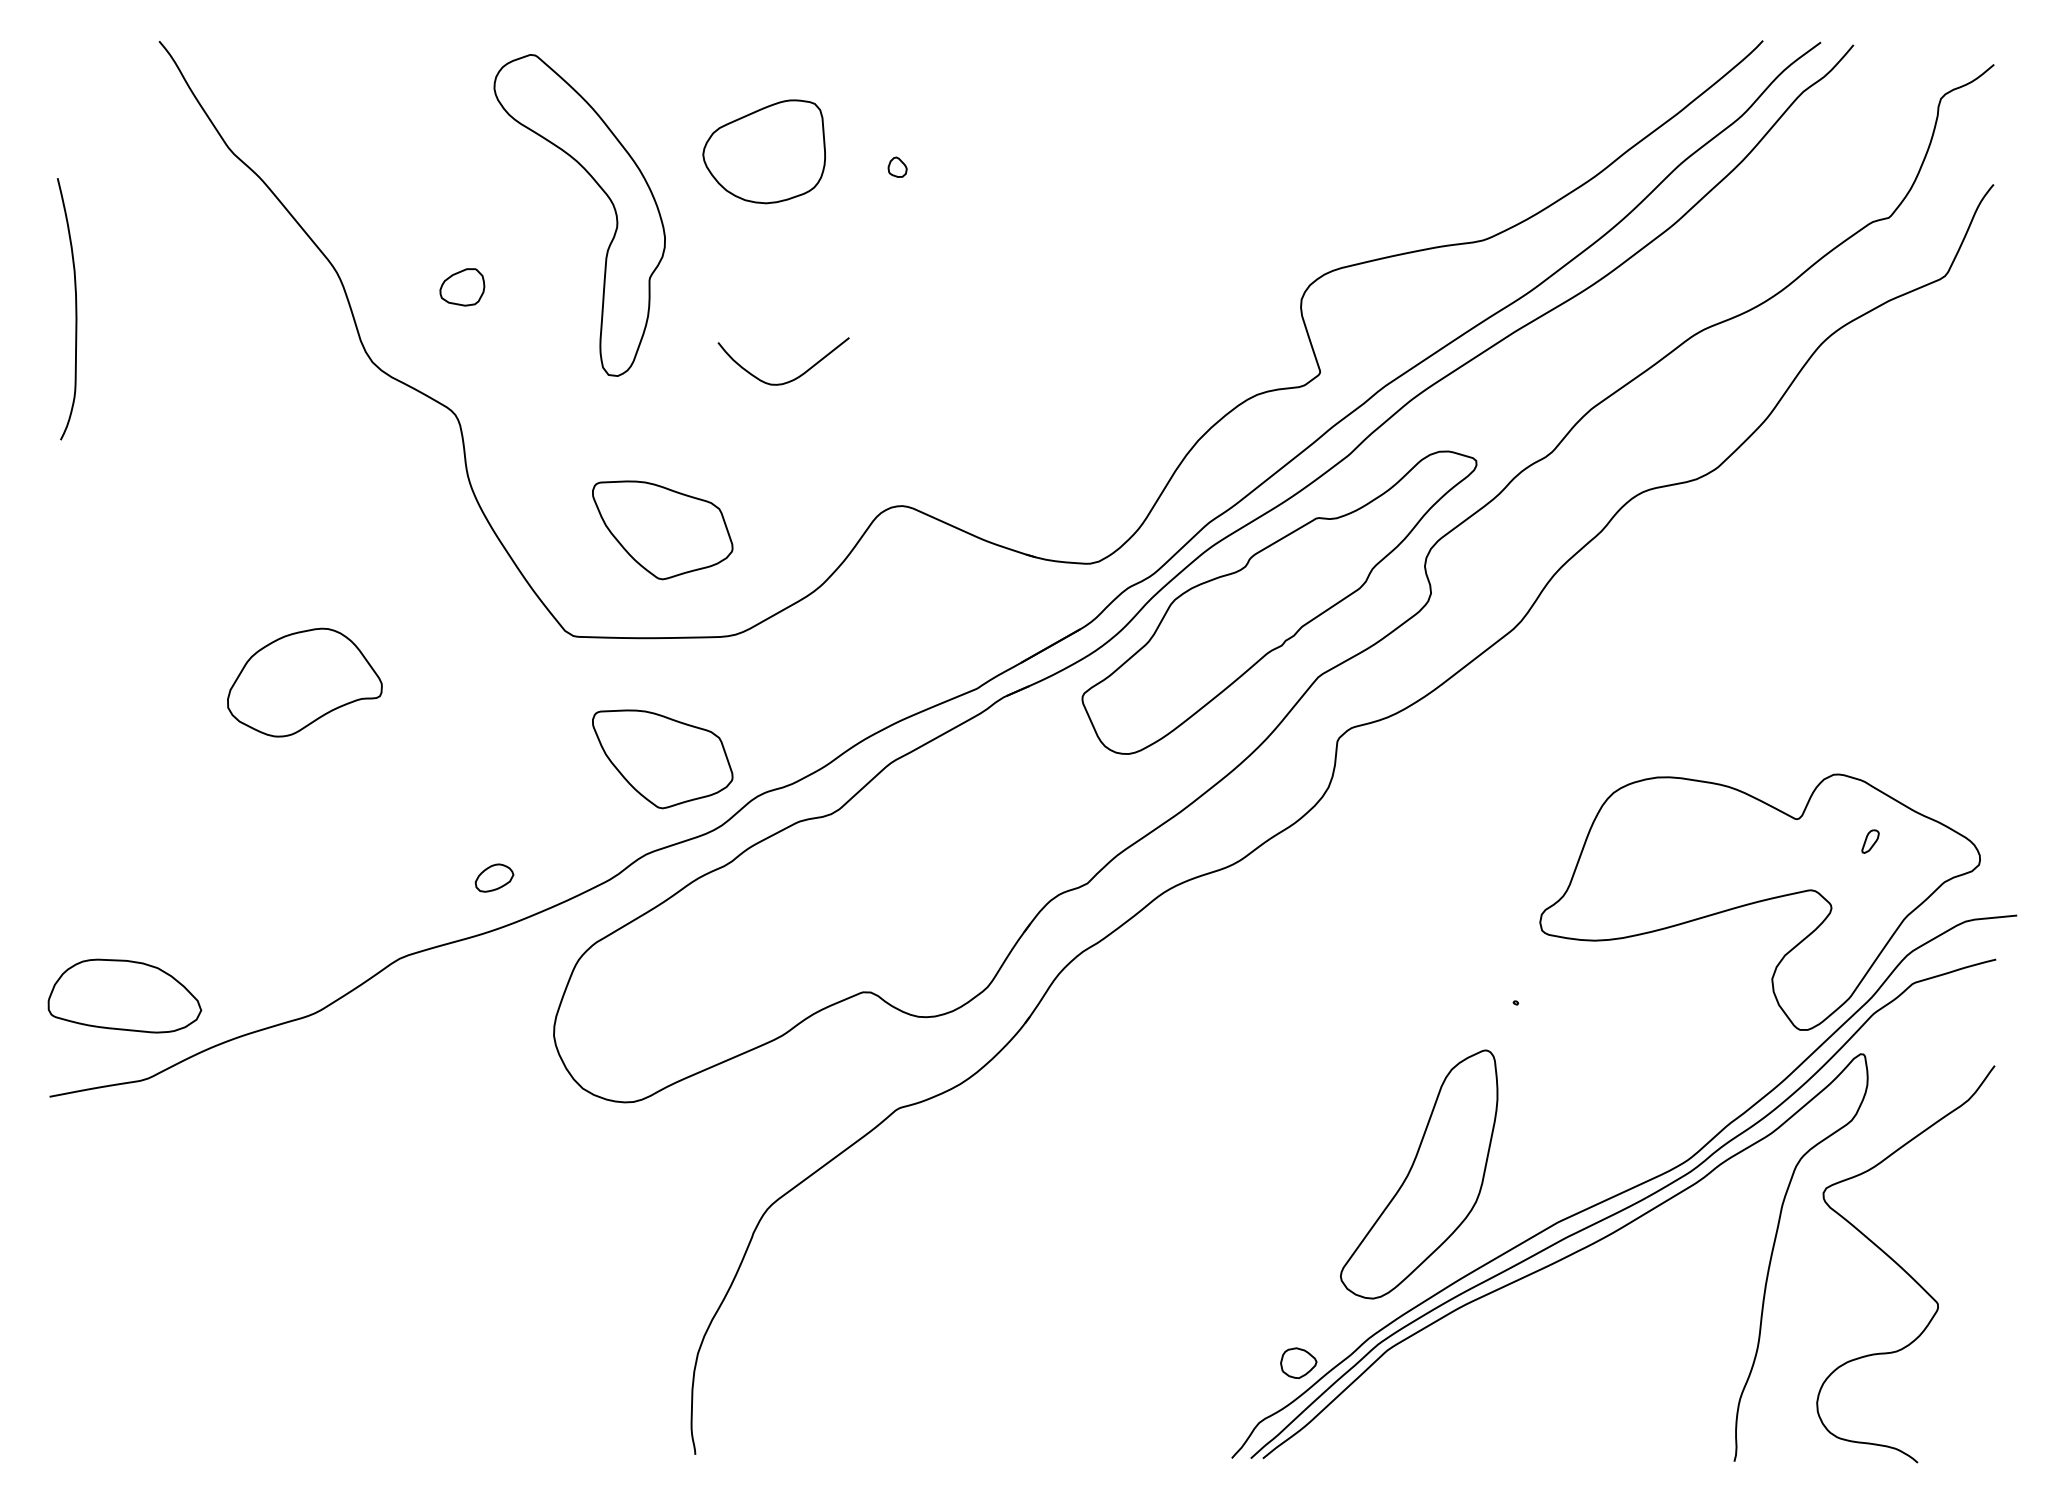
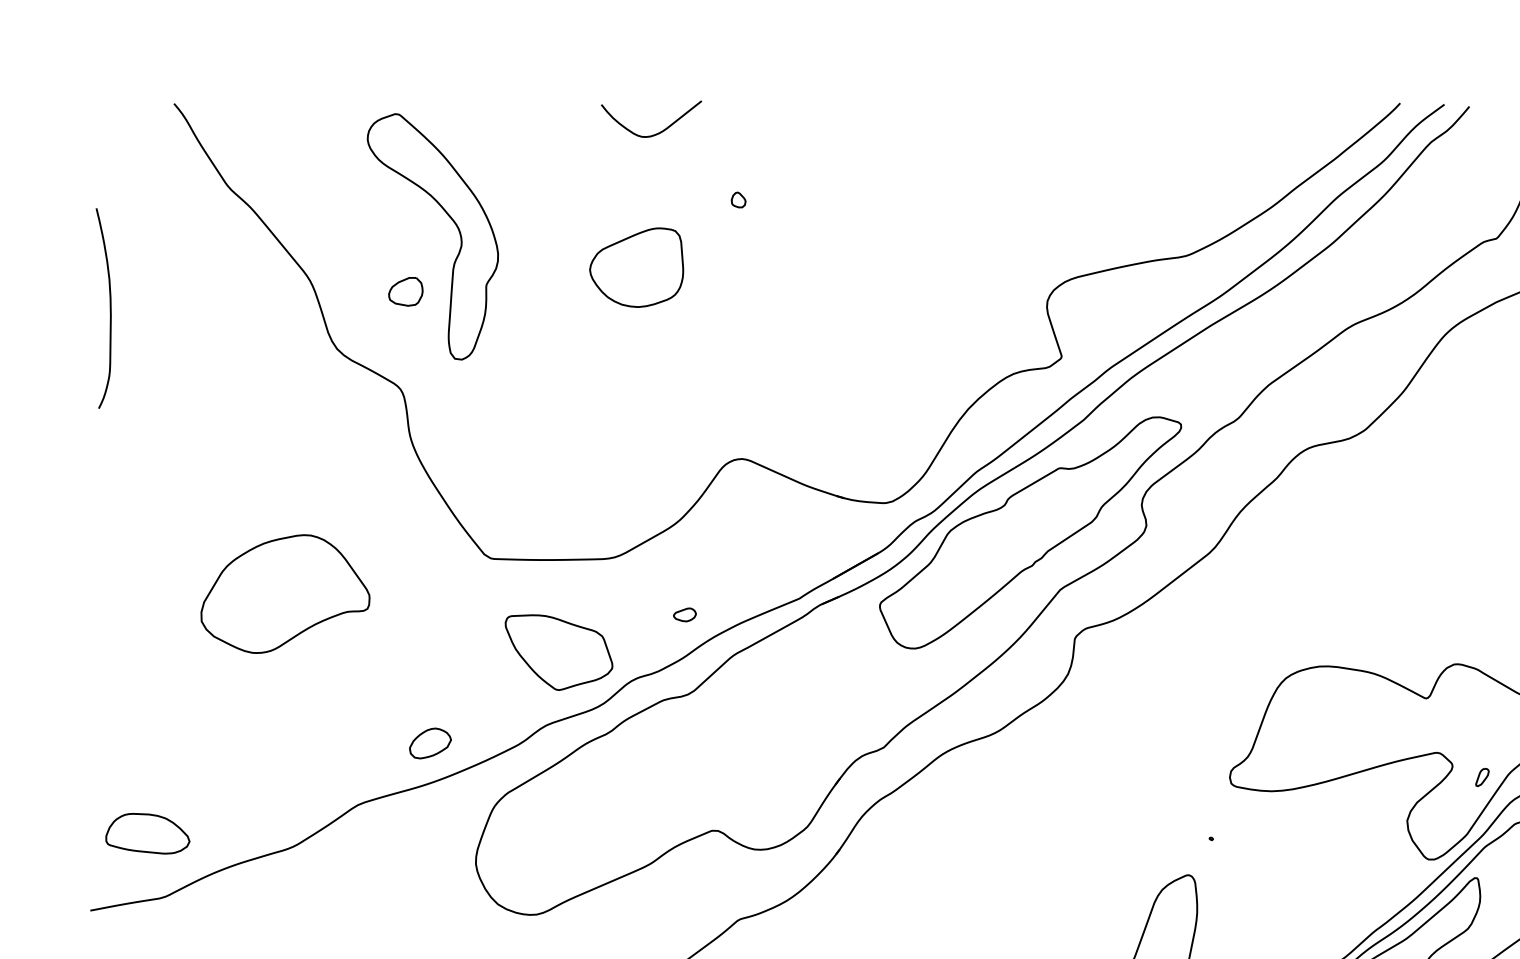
part: (763, 151) -> (636, 267), moved
part: (602, 191) -> (450, 218), moved
curve: (789, 380) -> (655, 133), moved
part: (662, 530) -> (558, 477), removed
part: (304, 682) -> (285, 593), size x1.43
part: (827, 709) -> (685, 614), added
part: (1870, 841) -> (1482, 777), moved
part: (494, 877) -> (430, 742), size x1.43
part: (124, 996) -> (147, 833), size x0.71

